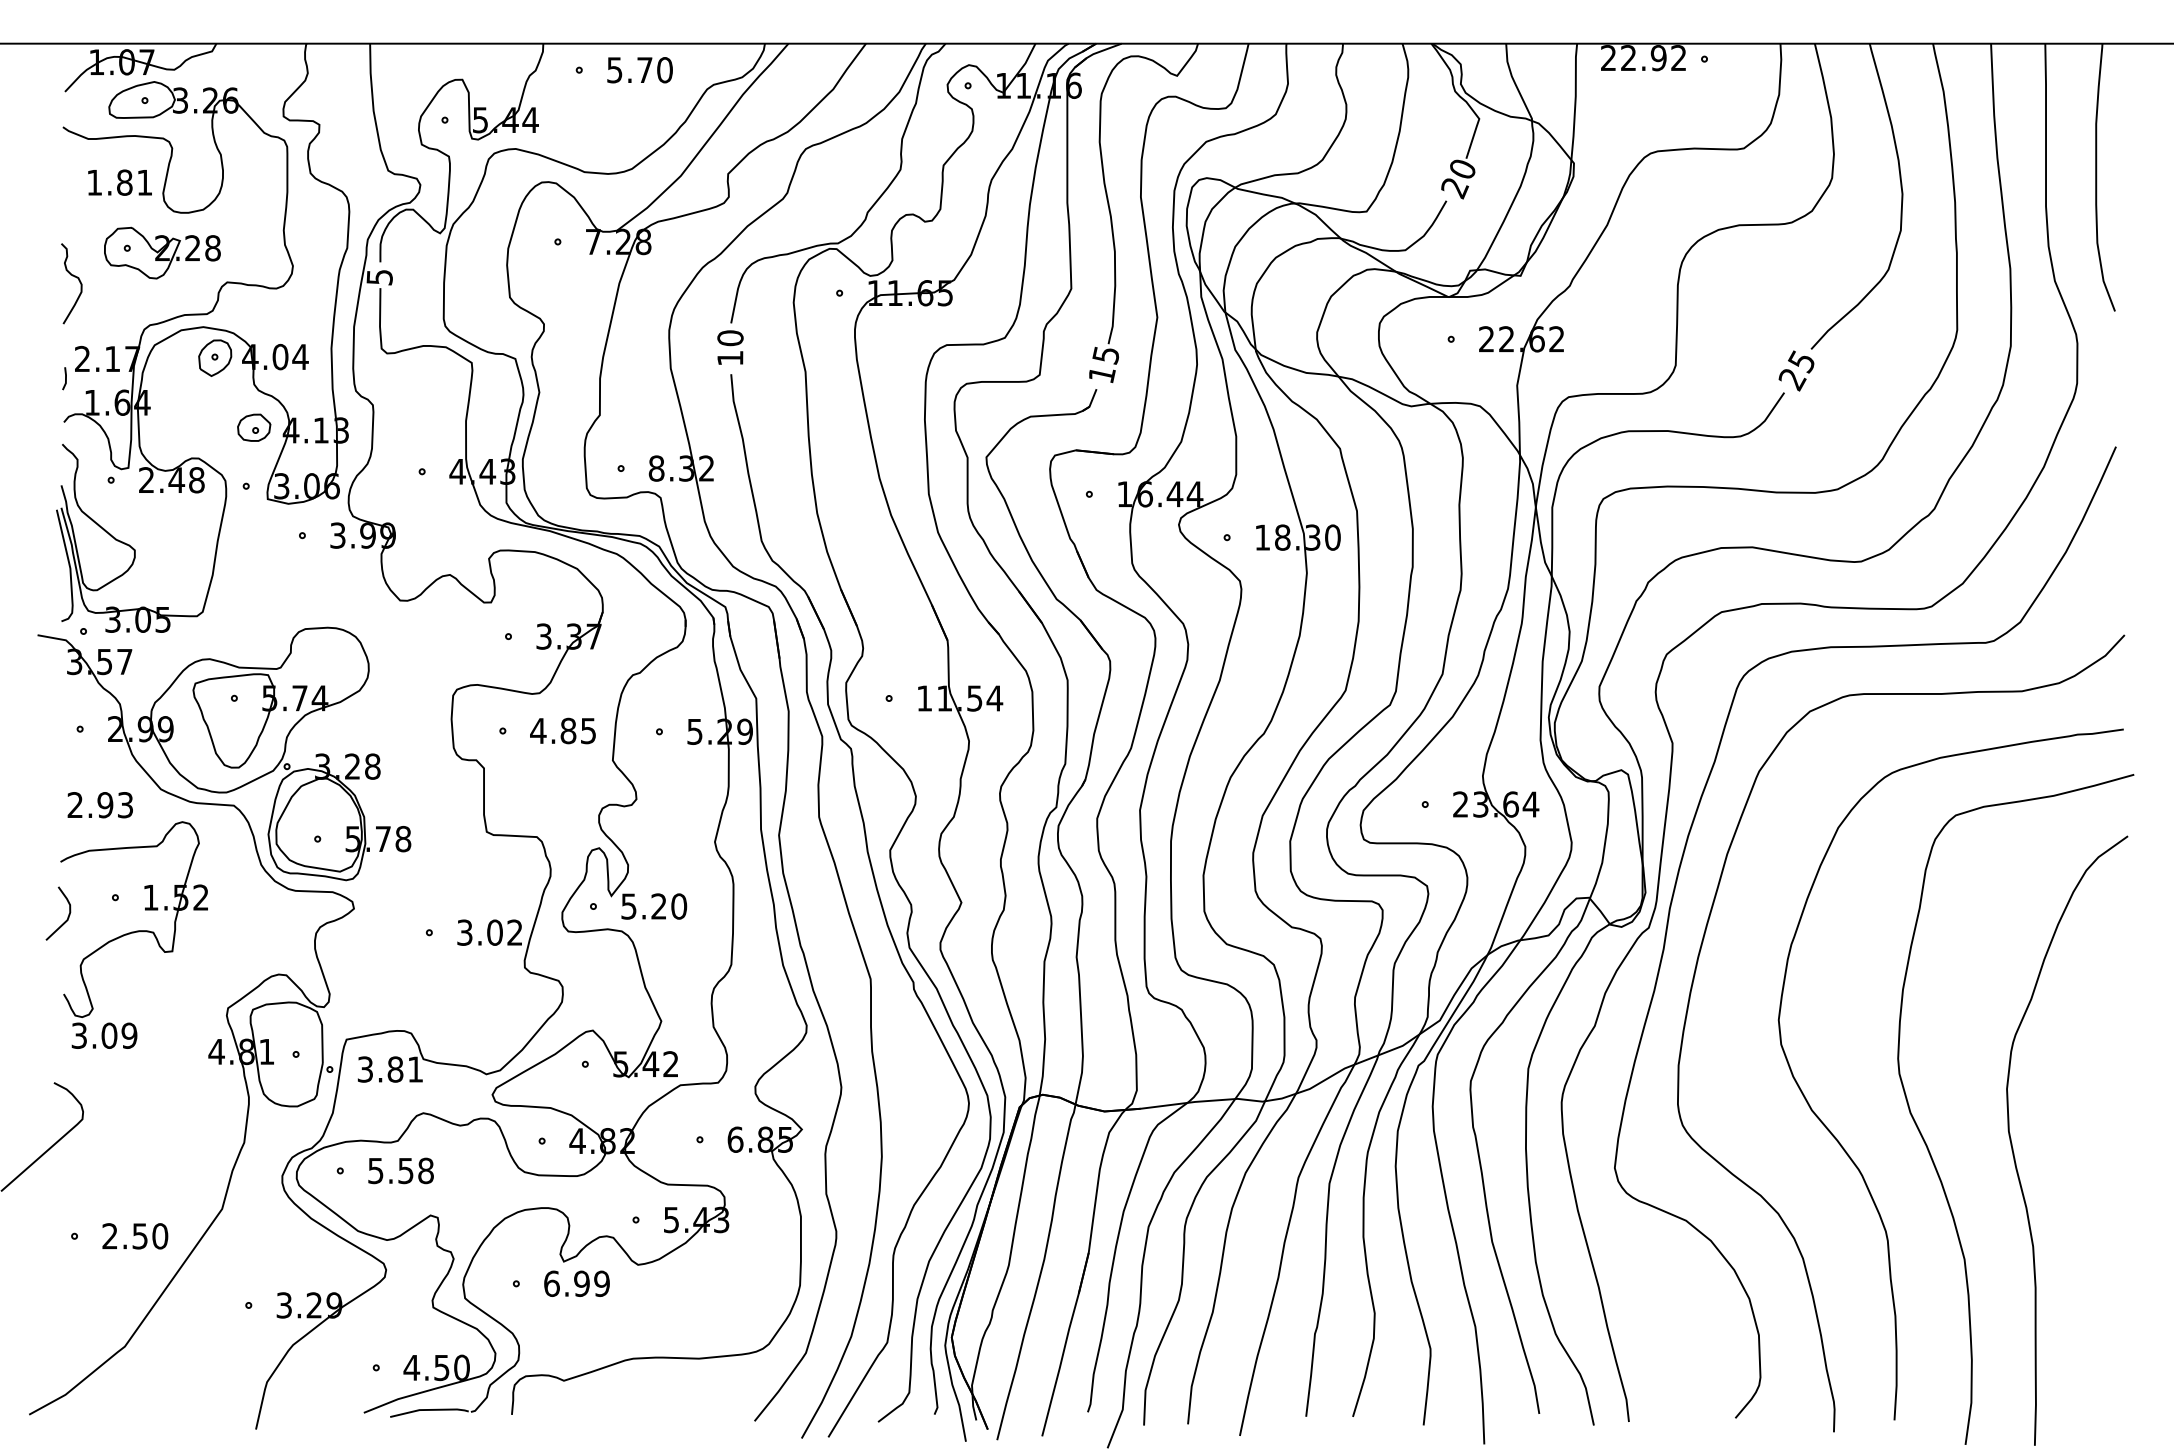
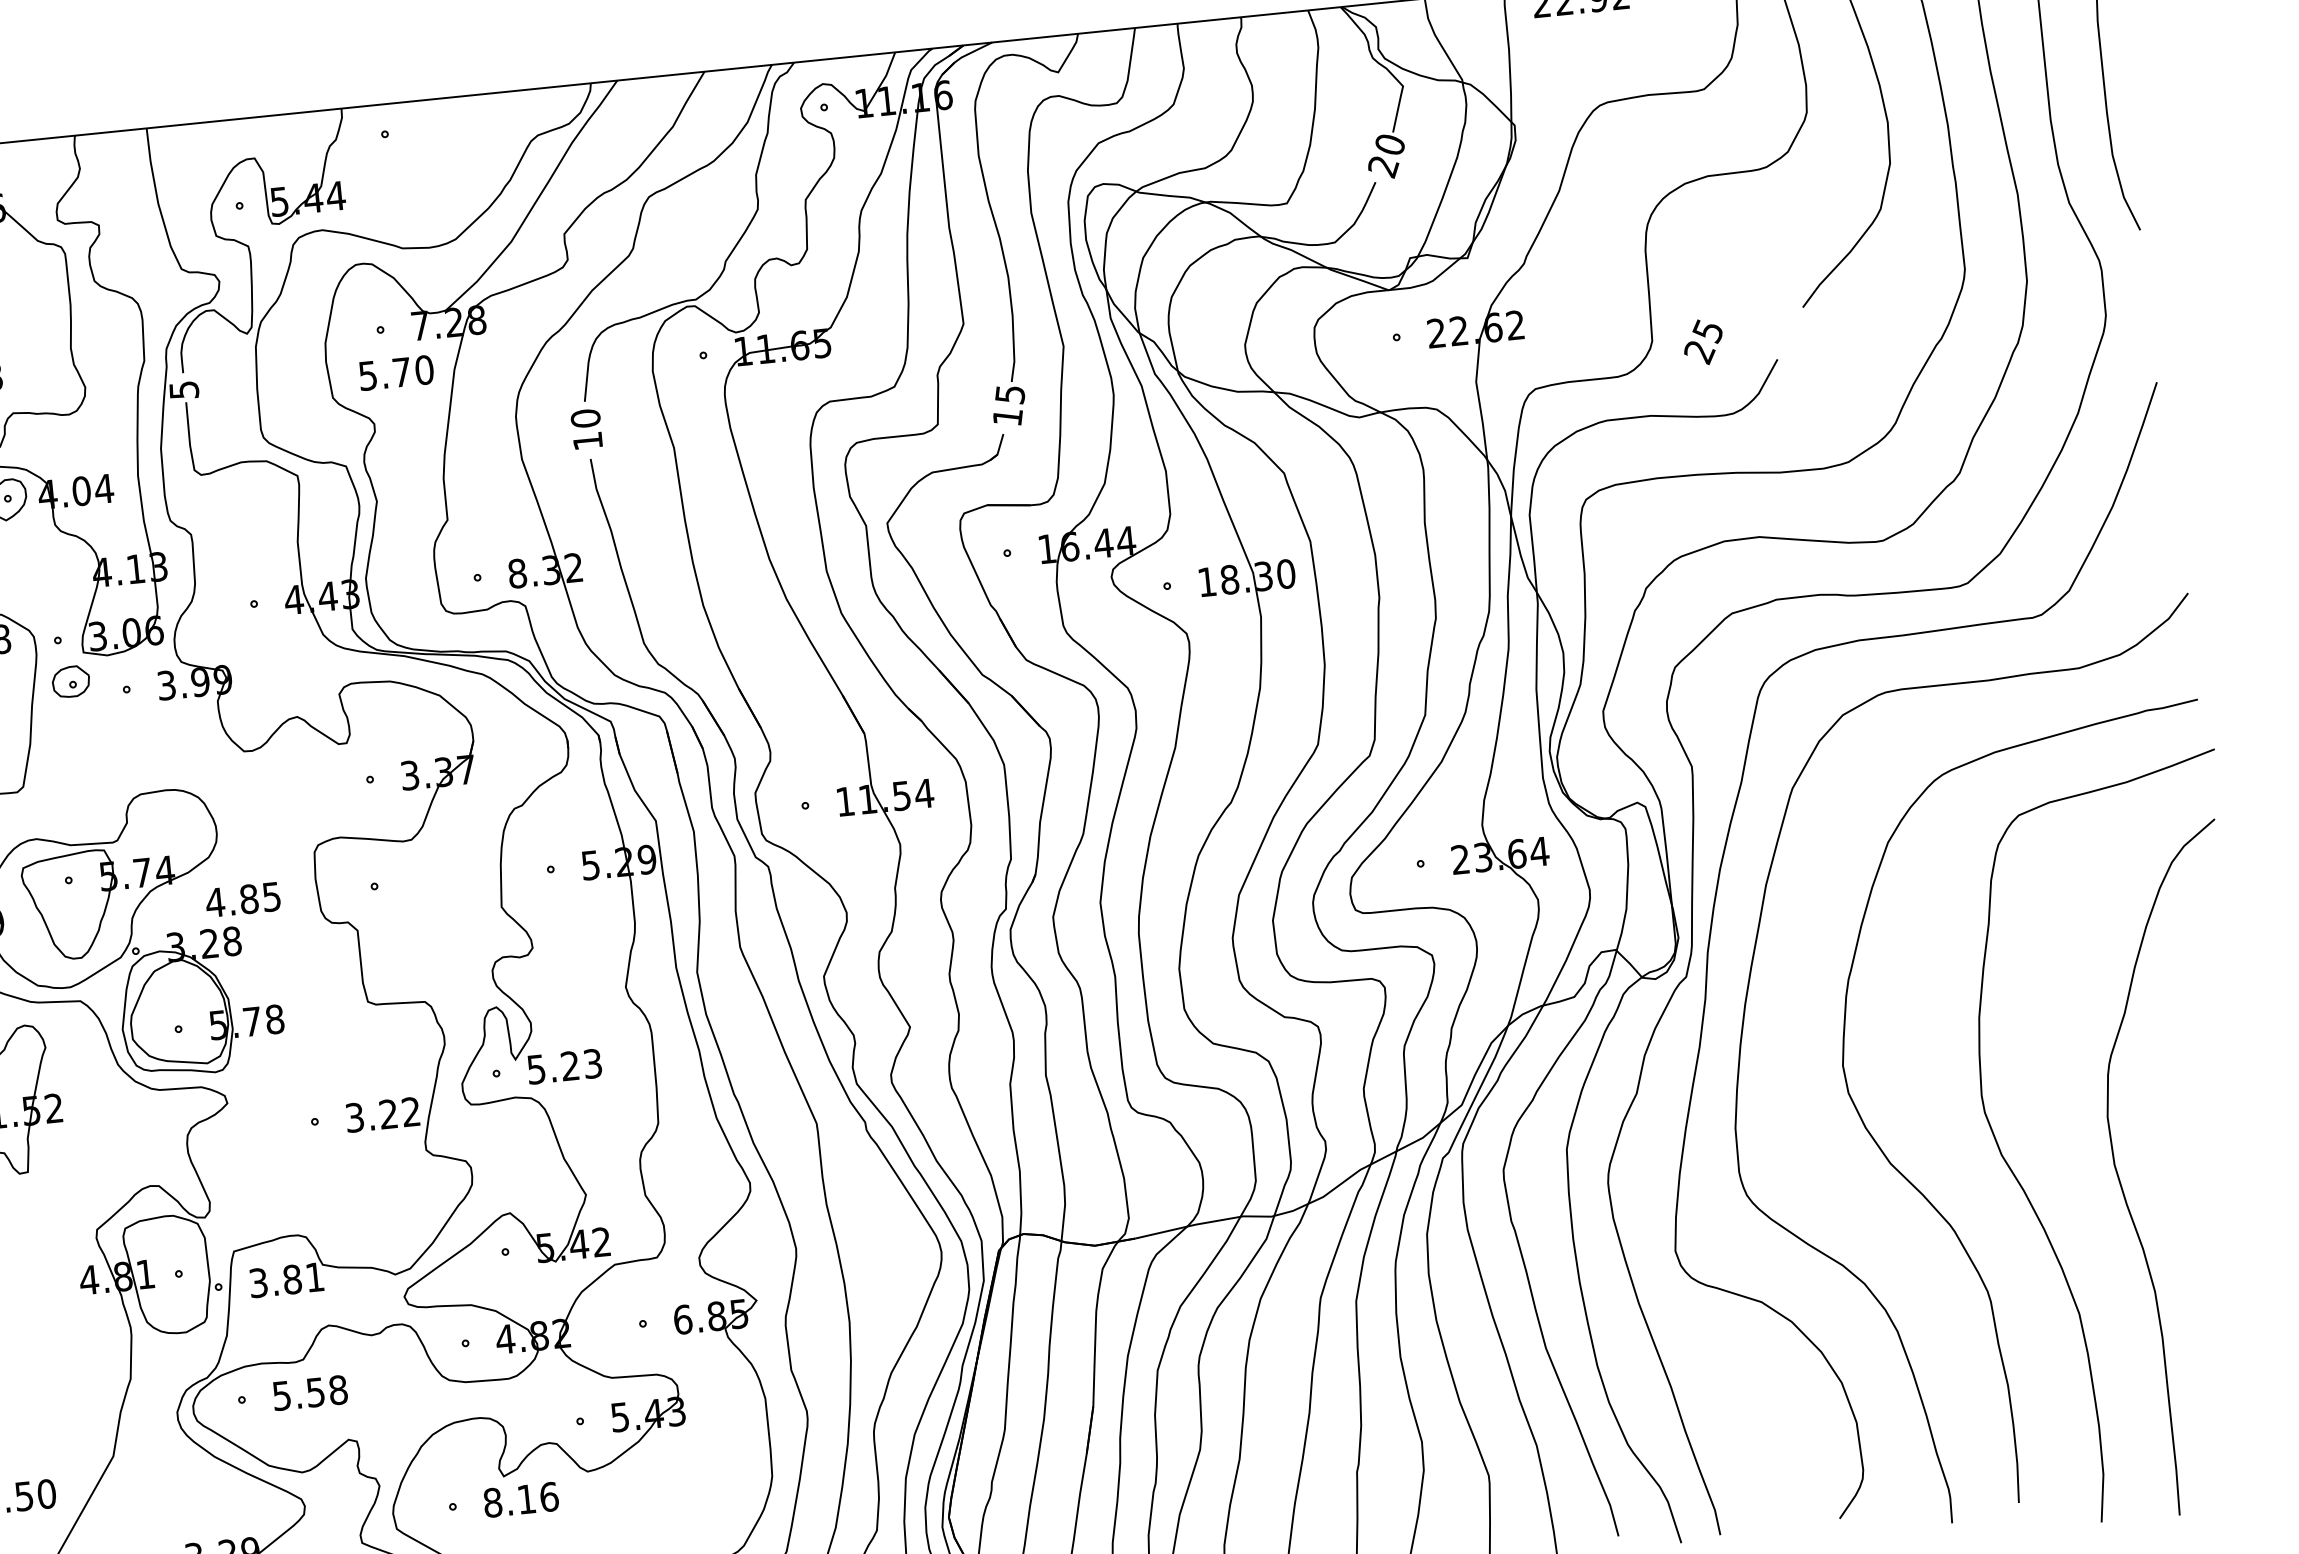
text: (639, 70) -> (395, 373), moved
text: (1796, 370) -> (1703, 341), moved
part: (254, 427) -> (71, 681), moved
text: (562, 730) -> (242, 899), moved
text: (679, 906) -> (593, 1063), 5.20 -> 5.23
text: (494, 932) -> (388, 1114), 3.02 -> 3.22
text: (577, 1283) -> (521, 1499), 6.99 -> 8.16

